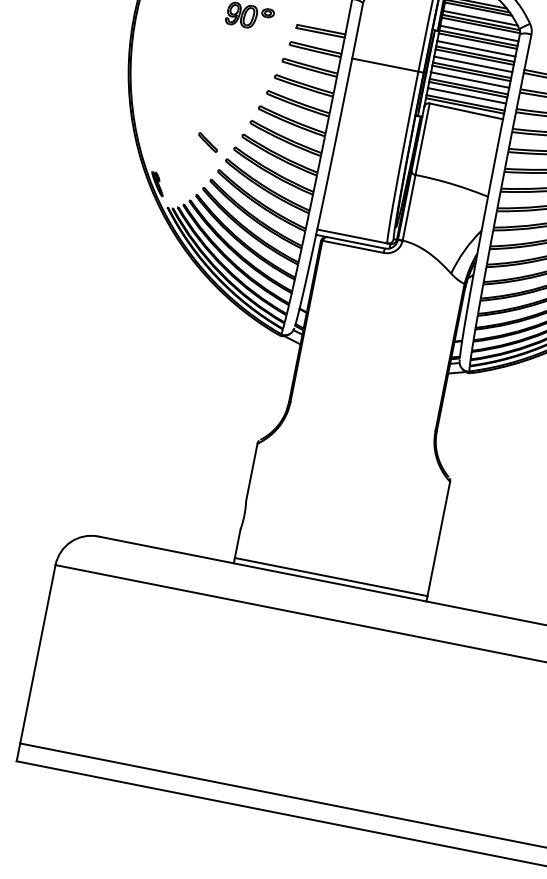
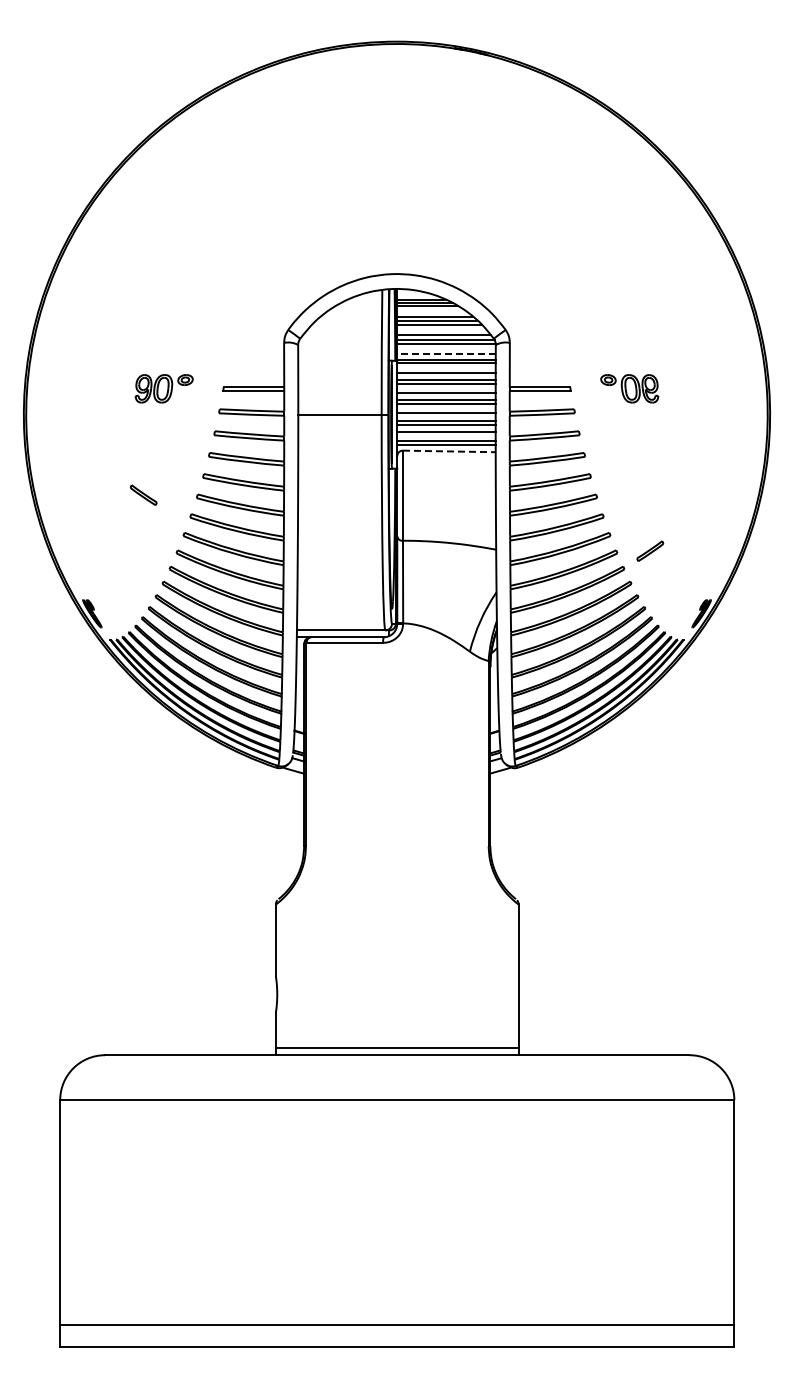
line: (479, 33) -> (446, 353), solid -> dashed
line: (466, 111) -> (449, 451), solid -> dashed
part: (208, 141) -> (143, 494), moved

